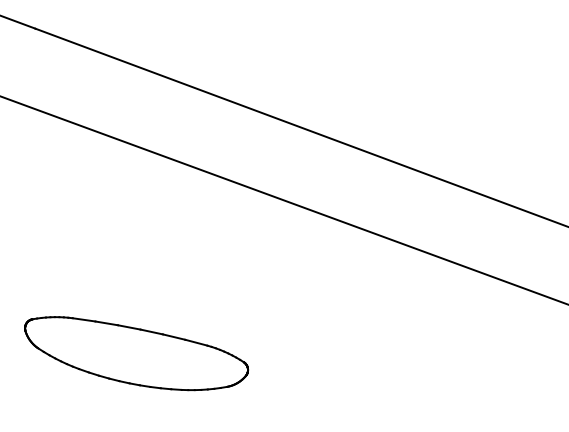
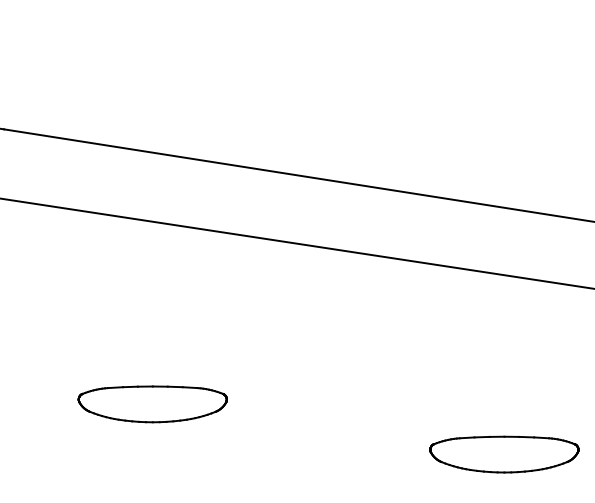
part: (134, 356) -> (152, 404), size x0.71

